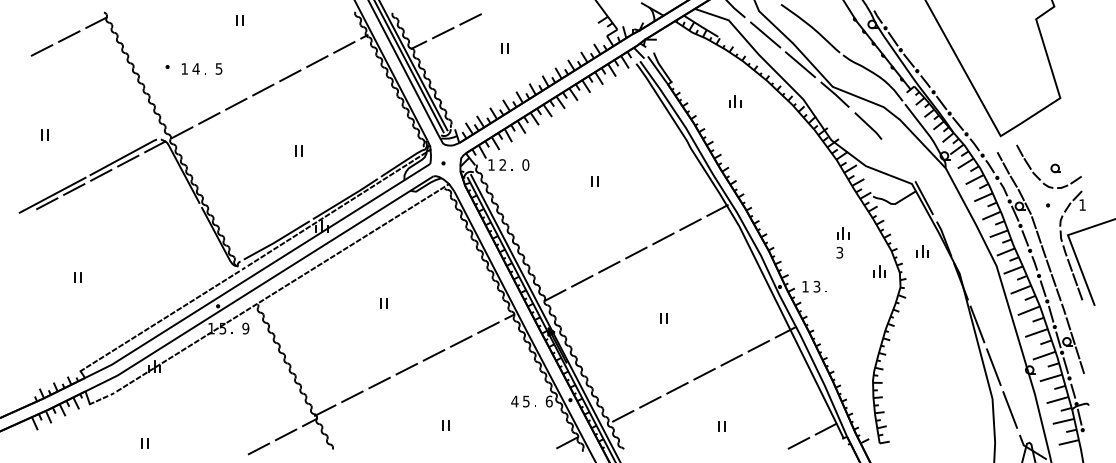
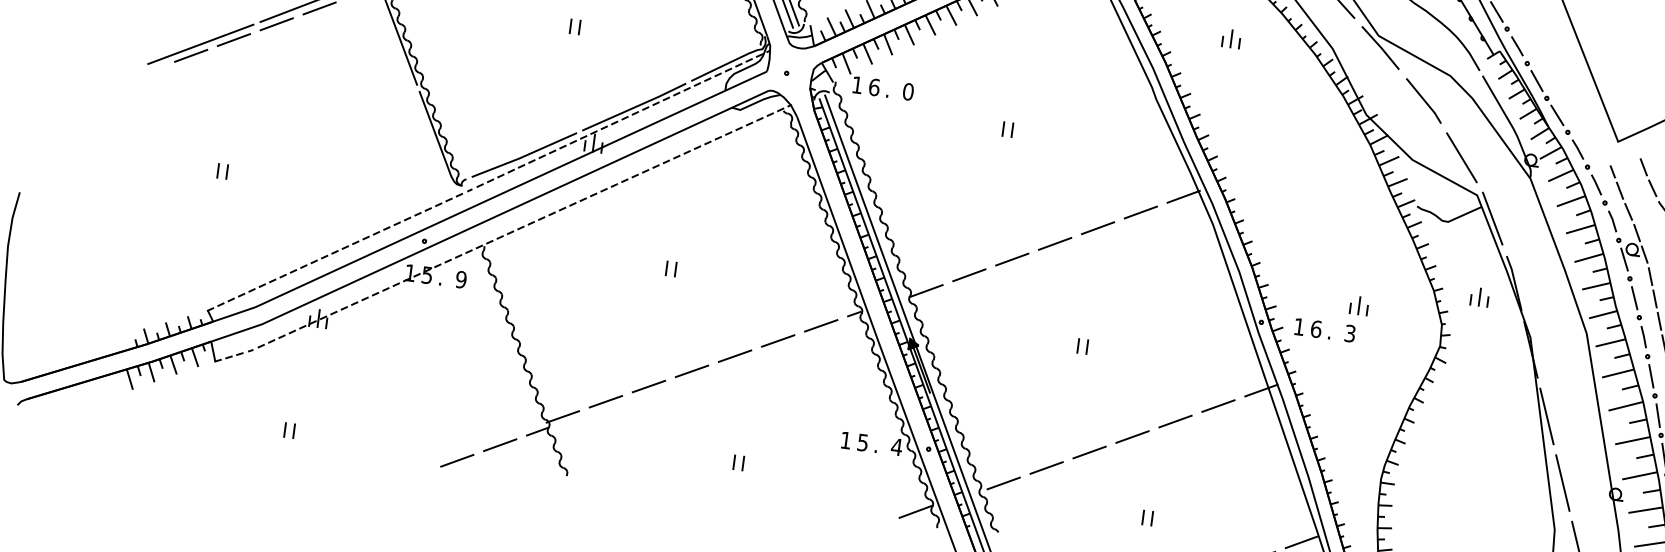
line: (898, 160) -> (1461, 157), added
text: (502, 164) -> (873, 86), 2 -> 6
part: (842, 242) -> (1356, 318), moved
part: (879, 271) -> (1411, 318), removed
text: (816, 286) -> (1315, 328), 3 -> 6
text: (514, 401) -> (845, 440), 4 -> 1
text: (548, 401) -> (895, 446), 6 -> 4

